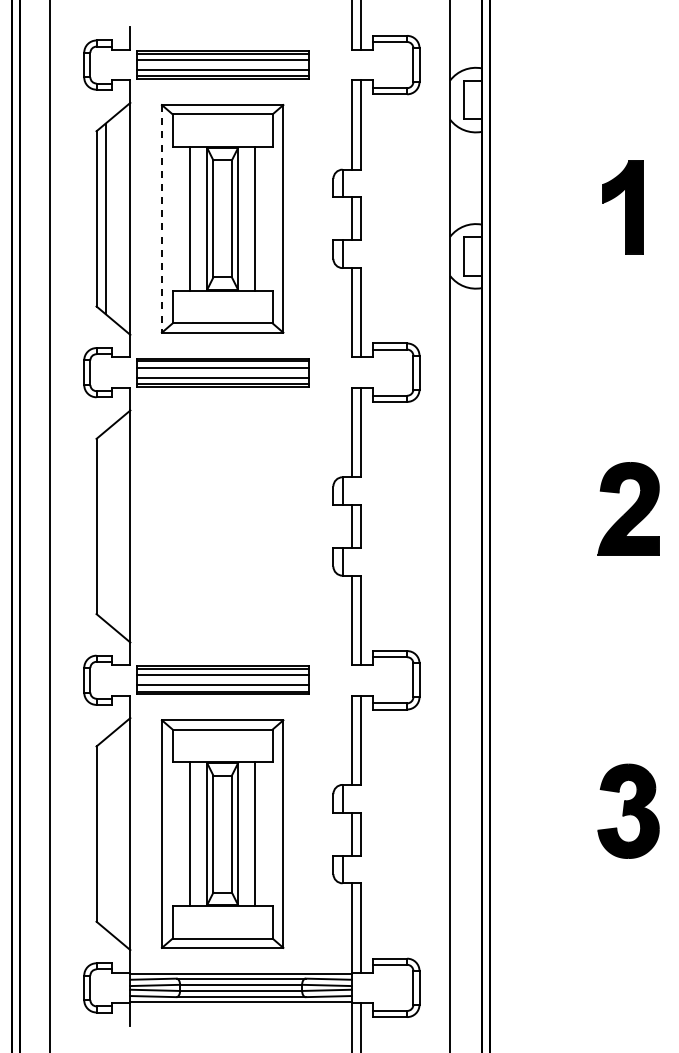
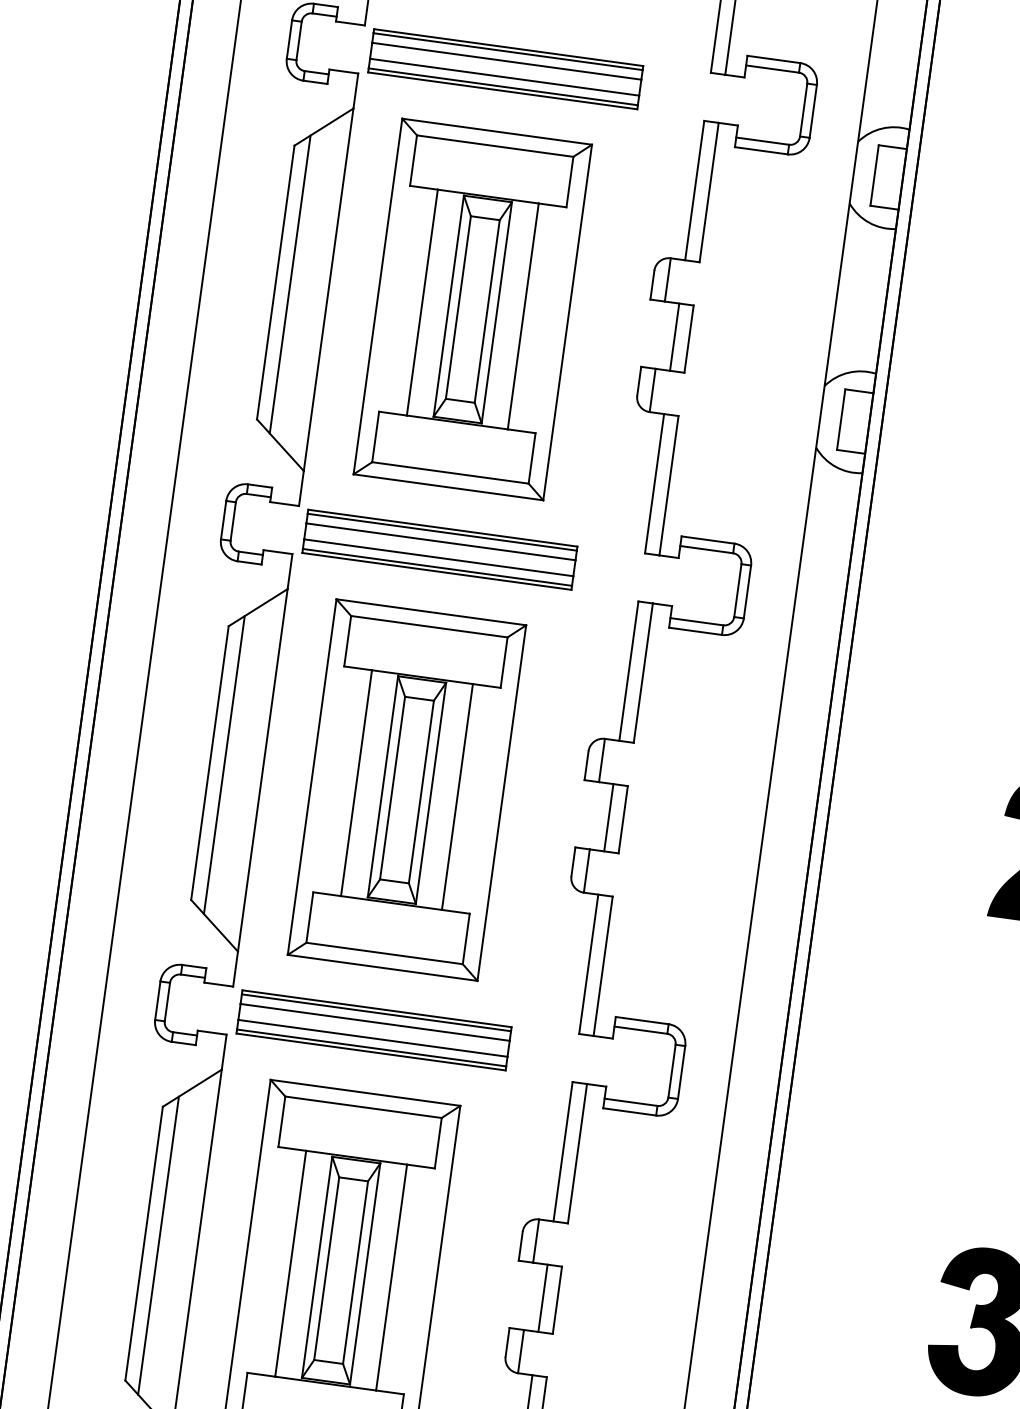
line: (161, 218) -> (377, 295), dashed -> solid
line: (105, 526) -> (223, 765), added
part: (222, 526) -> (406, 790), added
line: (105, 833) -> (158, 1244), added

